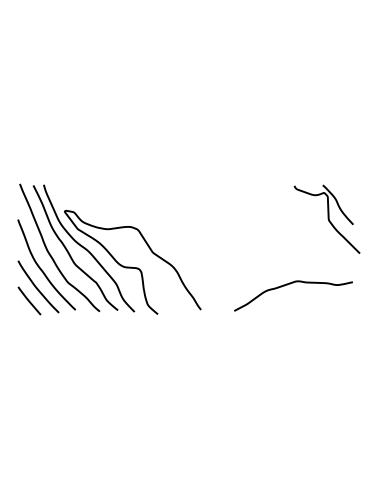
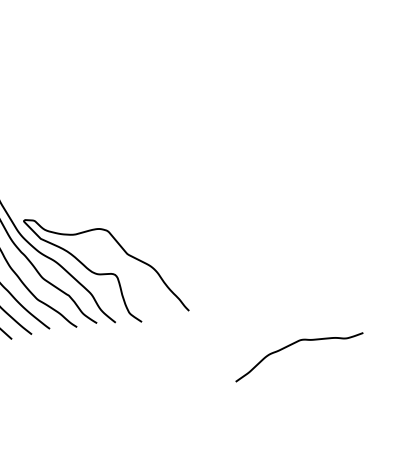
part: (326, 218) -> (315, 191), removed
curve: (290, 284) -> (294, 344), moved

